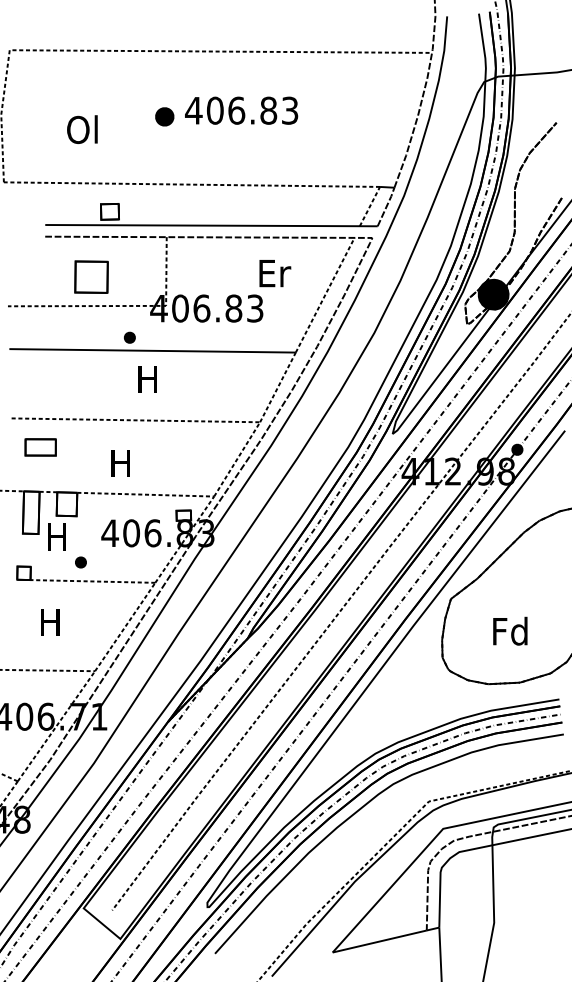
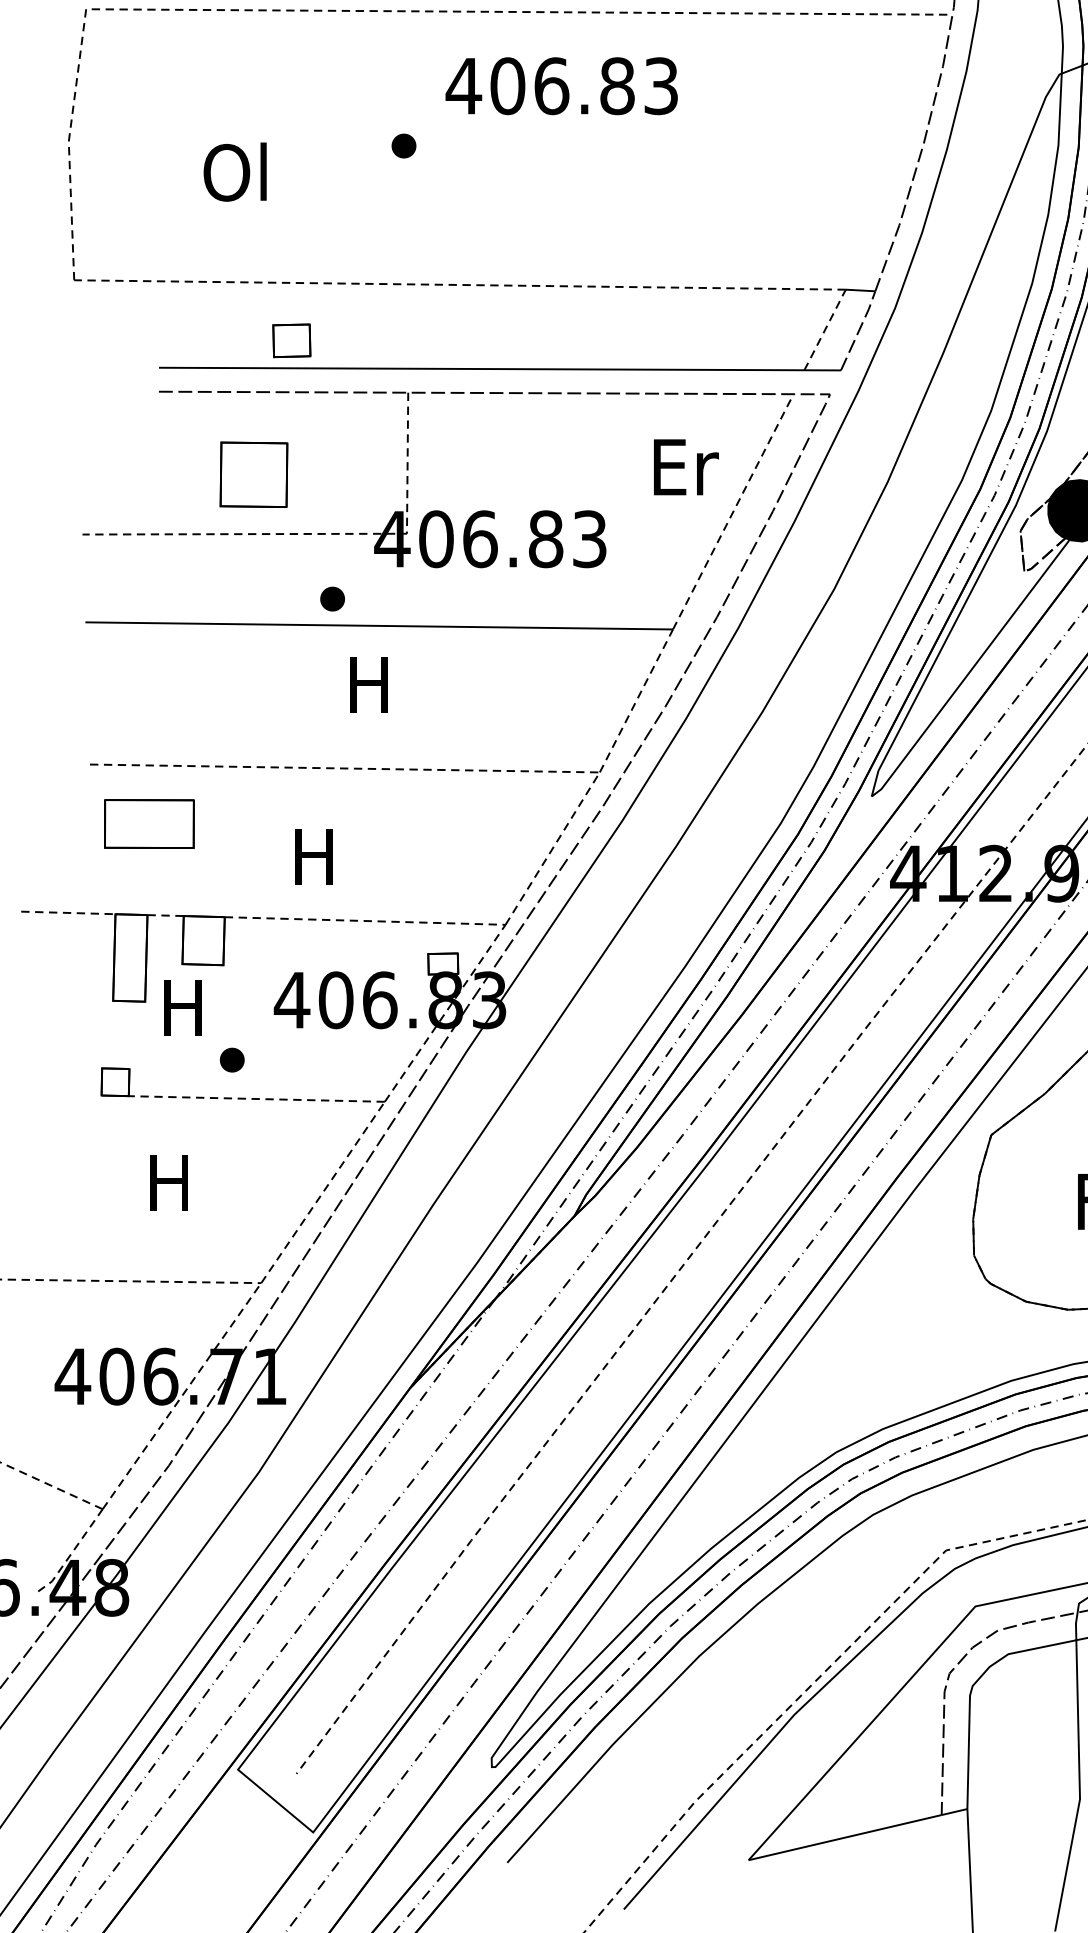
text: (241, 110) -> (561, 85), moved
part: (164, 116) -> (403, 145), size x0.62
text: (275, 273) -> (686, 467), moved
part: (40, 447) -> (149, 824), size x1.43

